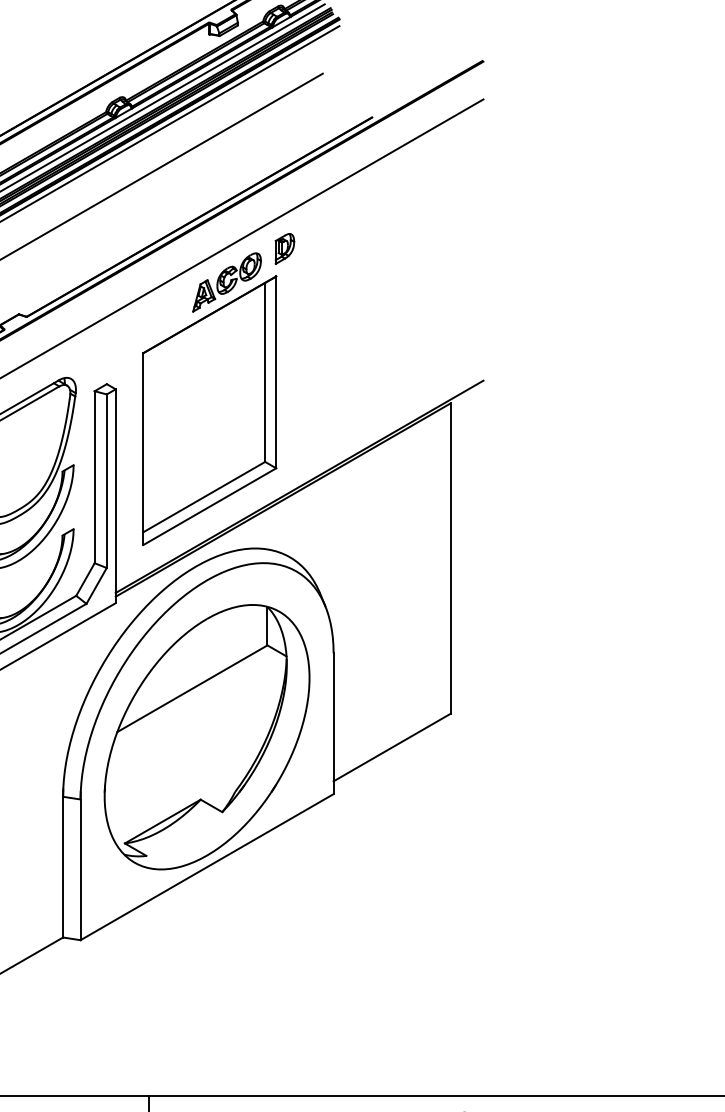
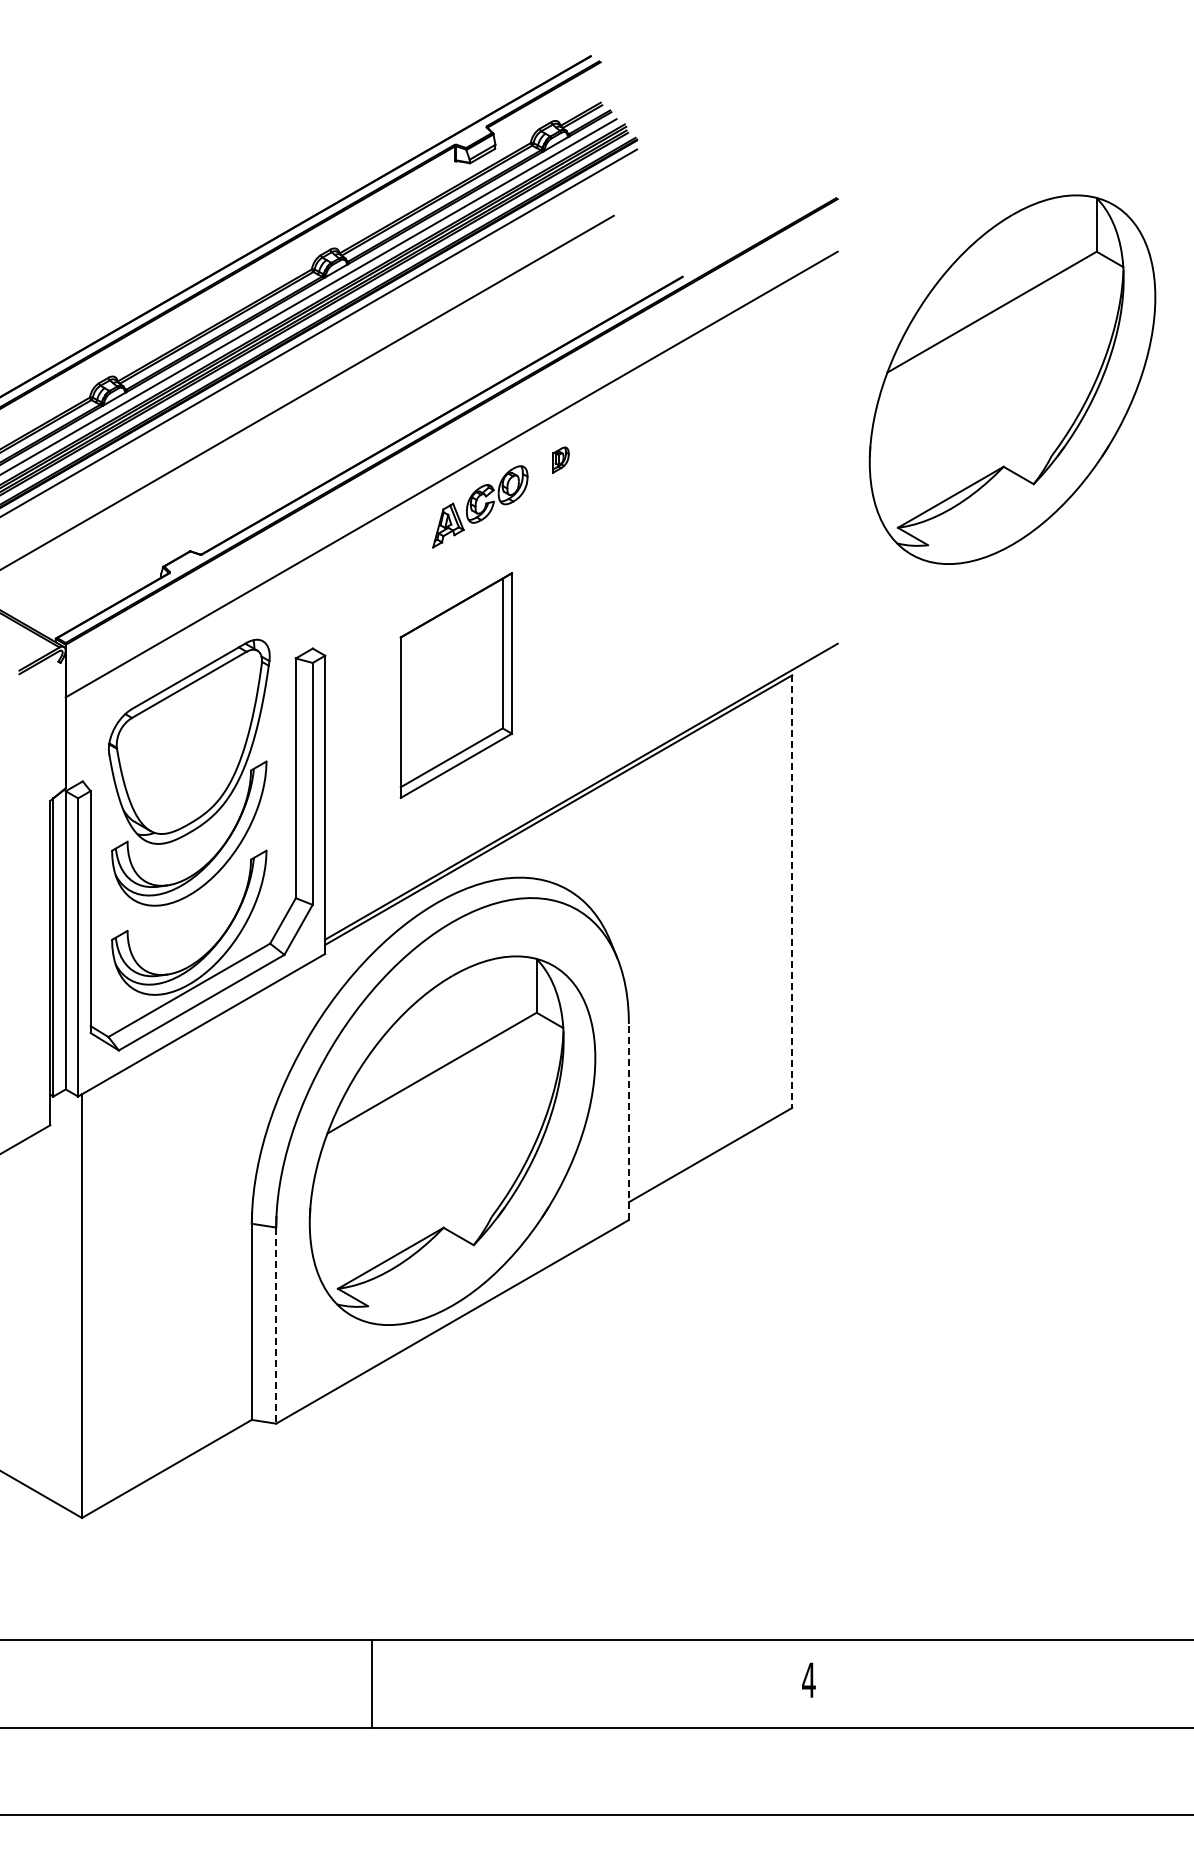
part: (608, 191) -> (1012, 379), added
part: (284, 248) -> (560, 459), size x0.6
part: (209, 410) -> (456, 685), size x0.6
line: (450, 559) -> (792, 892), solid -> dashed
line: (333, 723) -> (628, 1121), solid -> dashed
line: (80, 870) -> (276, 1326), solid -> dashed

